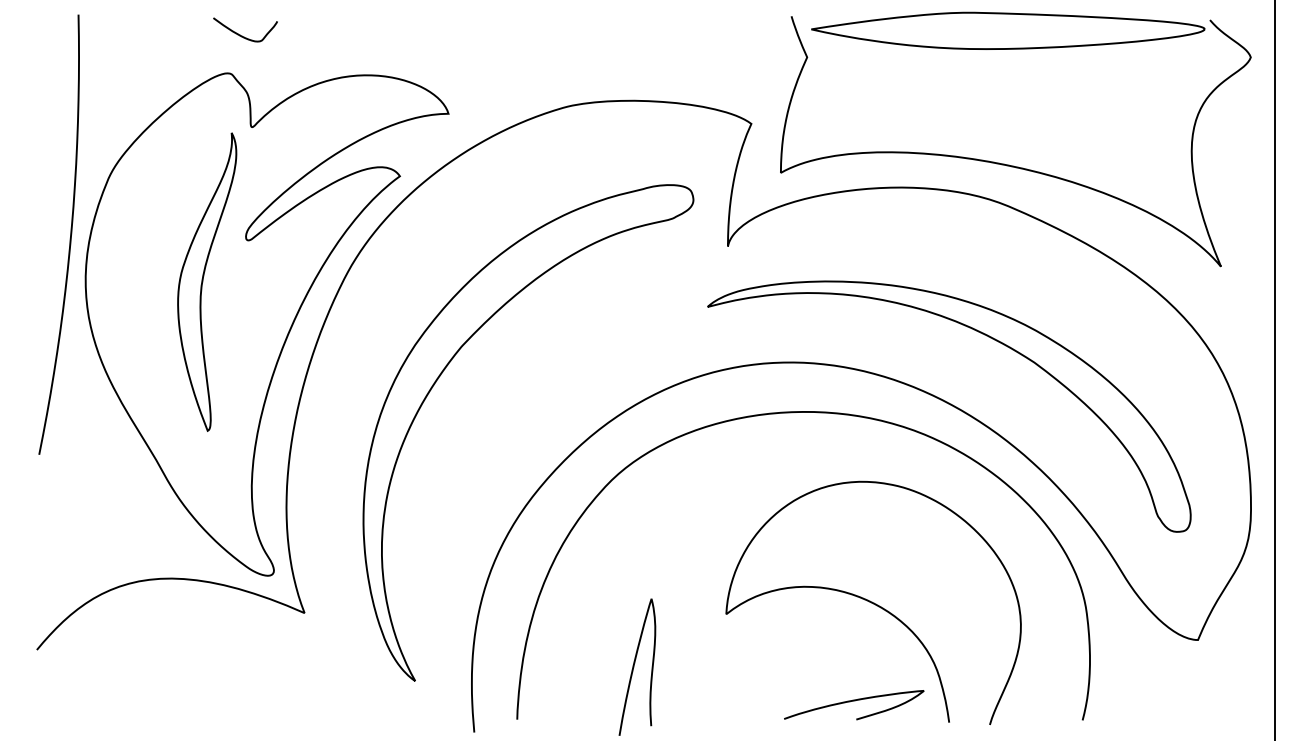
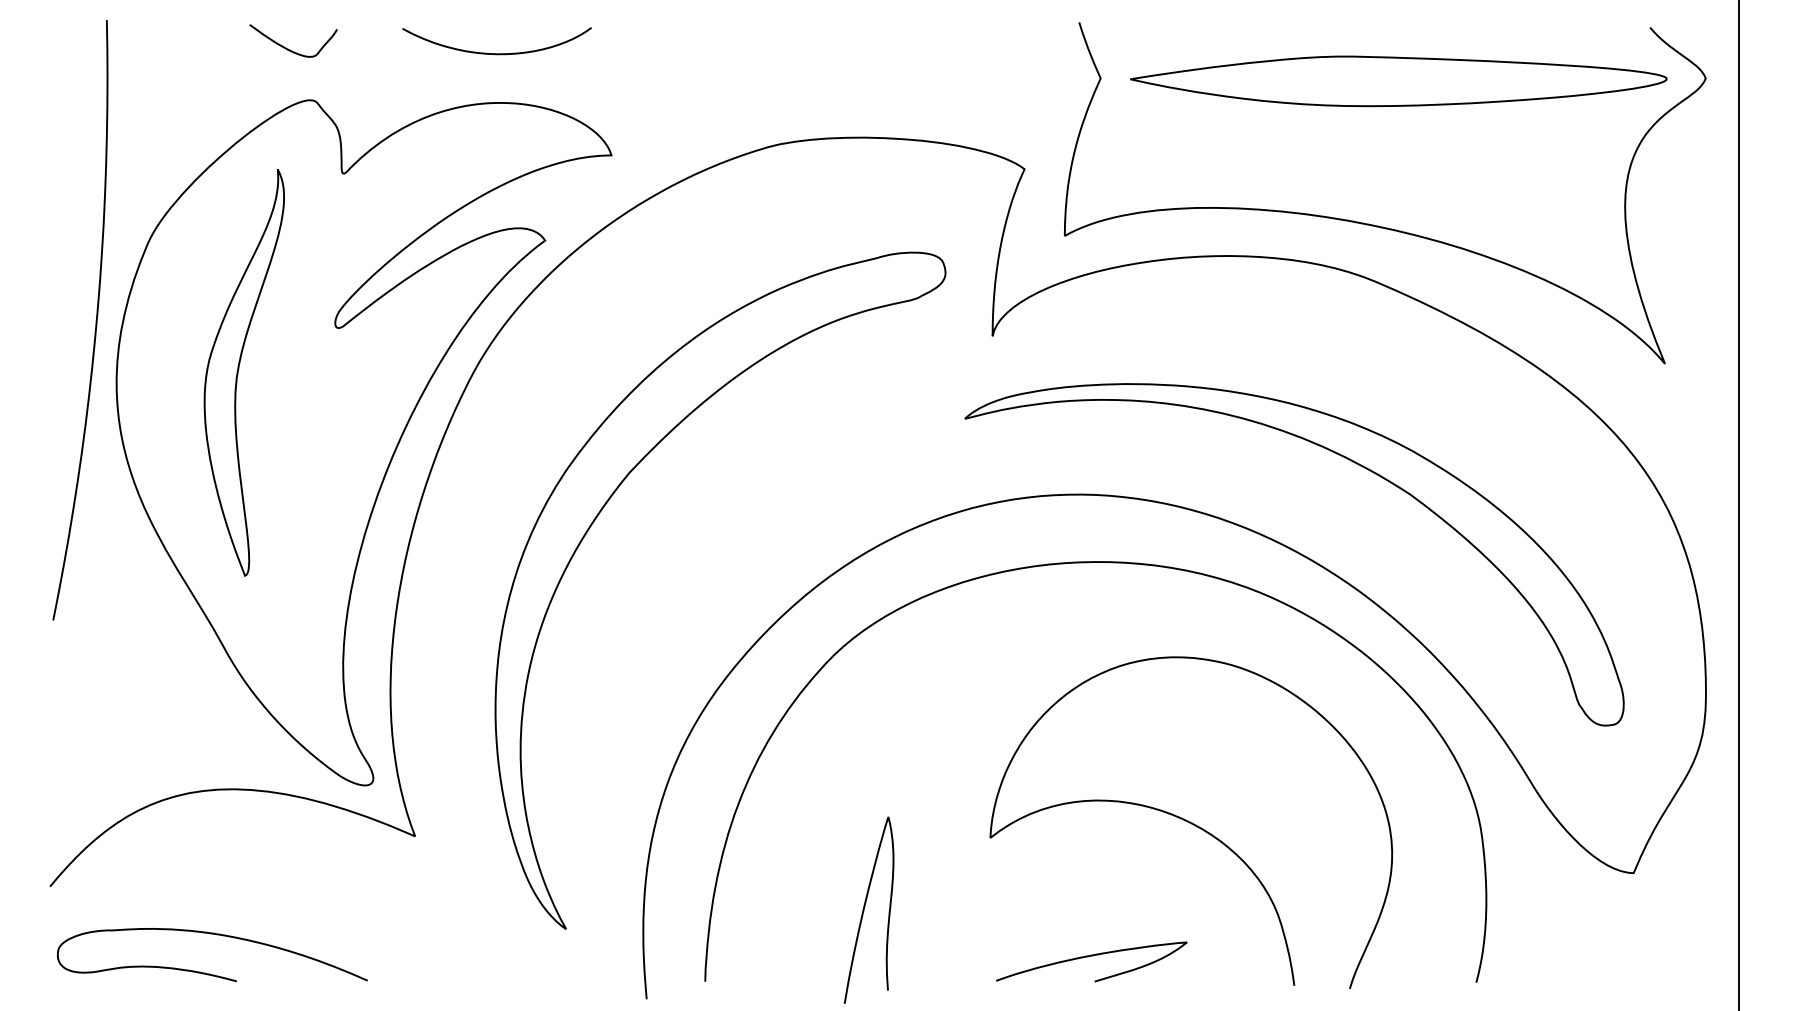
part: (1007, 31) -> (1398, 81), moved
curve: (241, 35) -> (288, 48), moved
curve: (364, 39) -> (496, 53), added
part: (206, 281) -> (243, 372), moved
curve: (853, 701) -> (1091, 956), moved
curve: (153, 713) -> (209, 973), added

